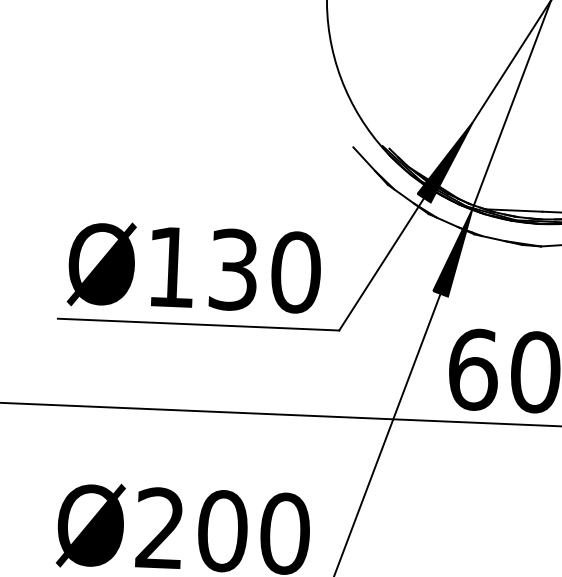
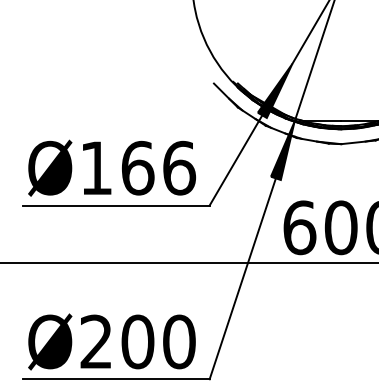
text: (264, 270) -> (158, 167), Ø130 -> Ø166

